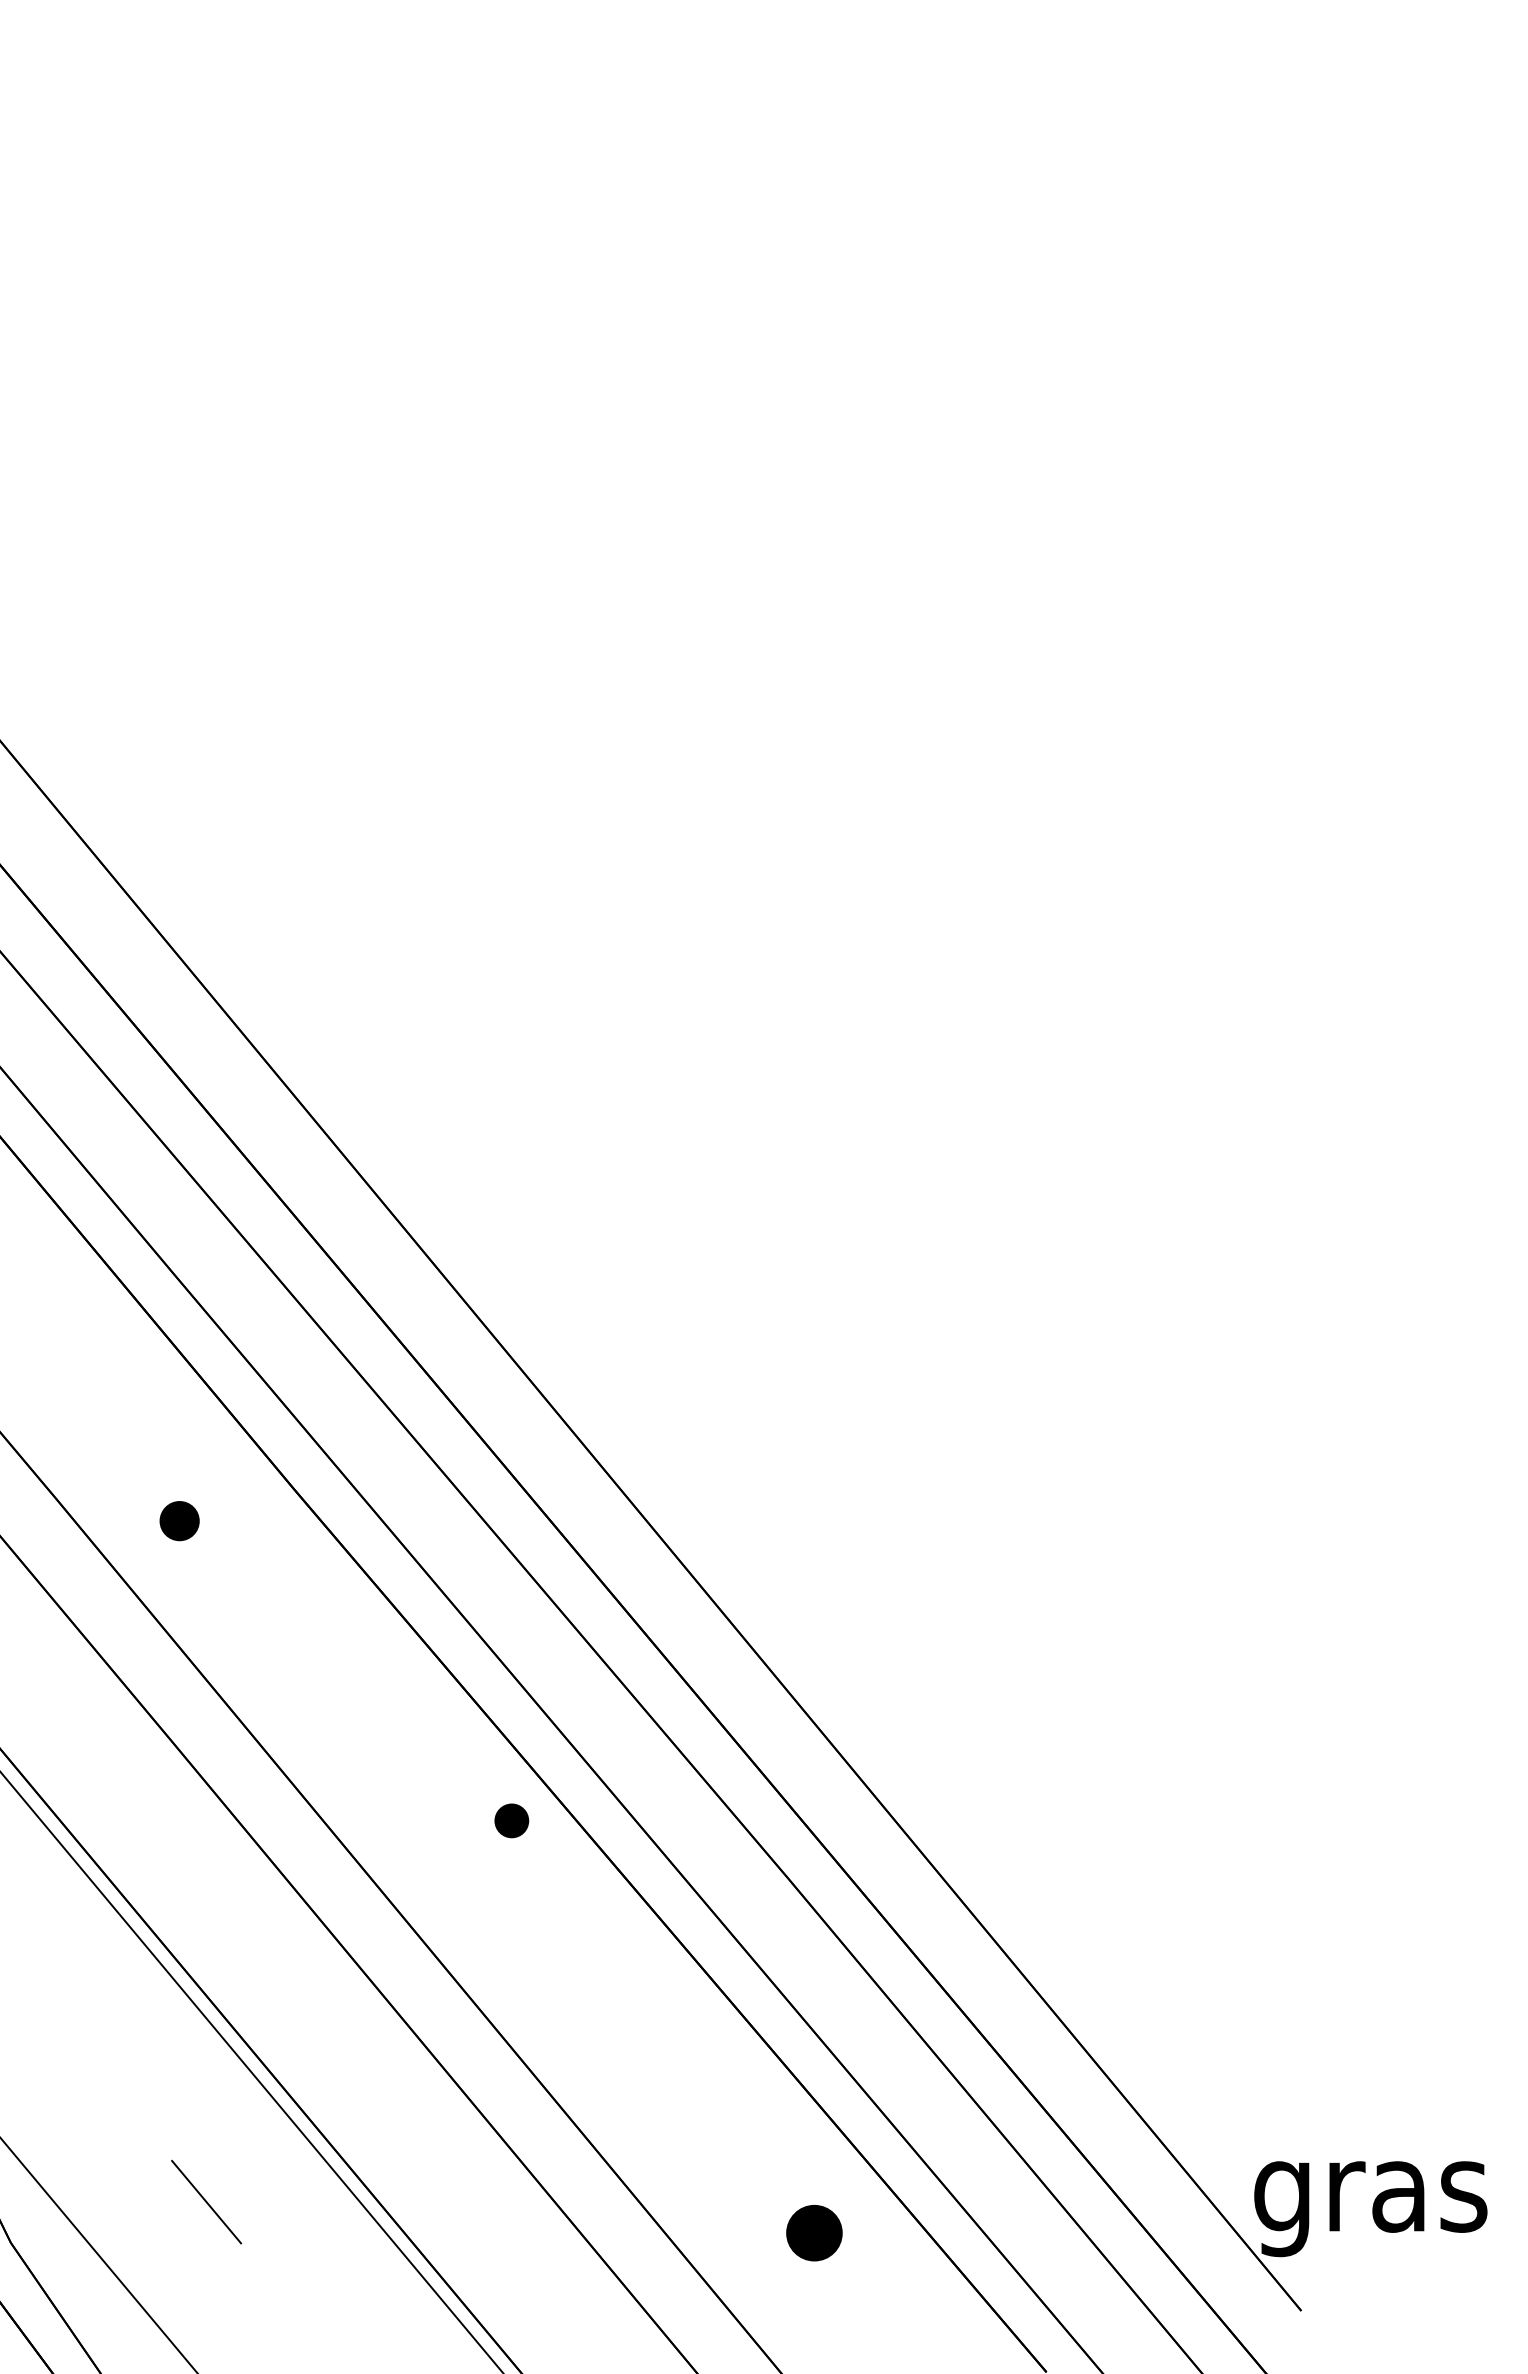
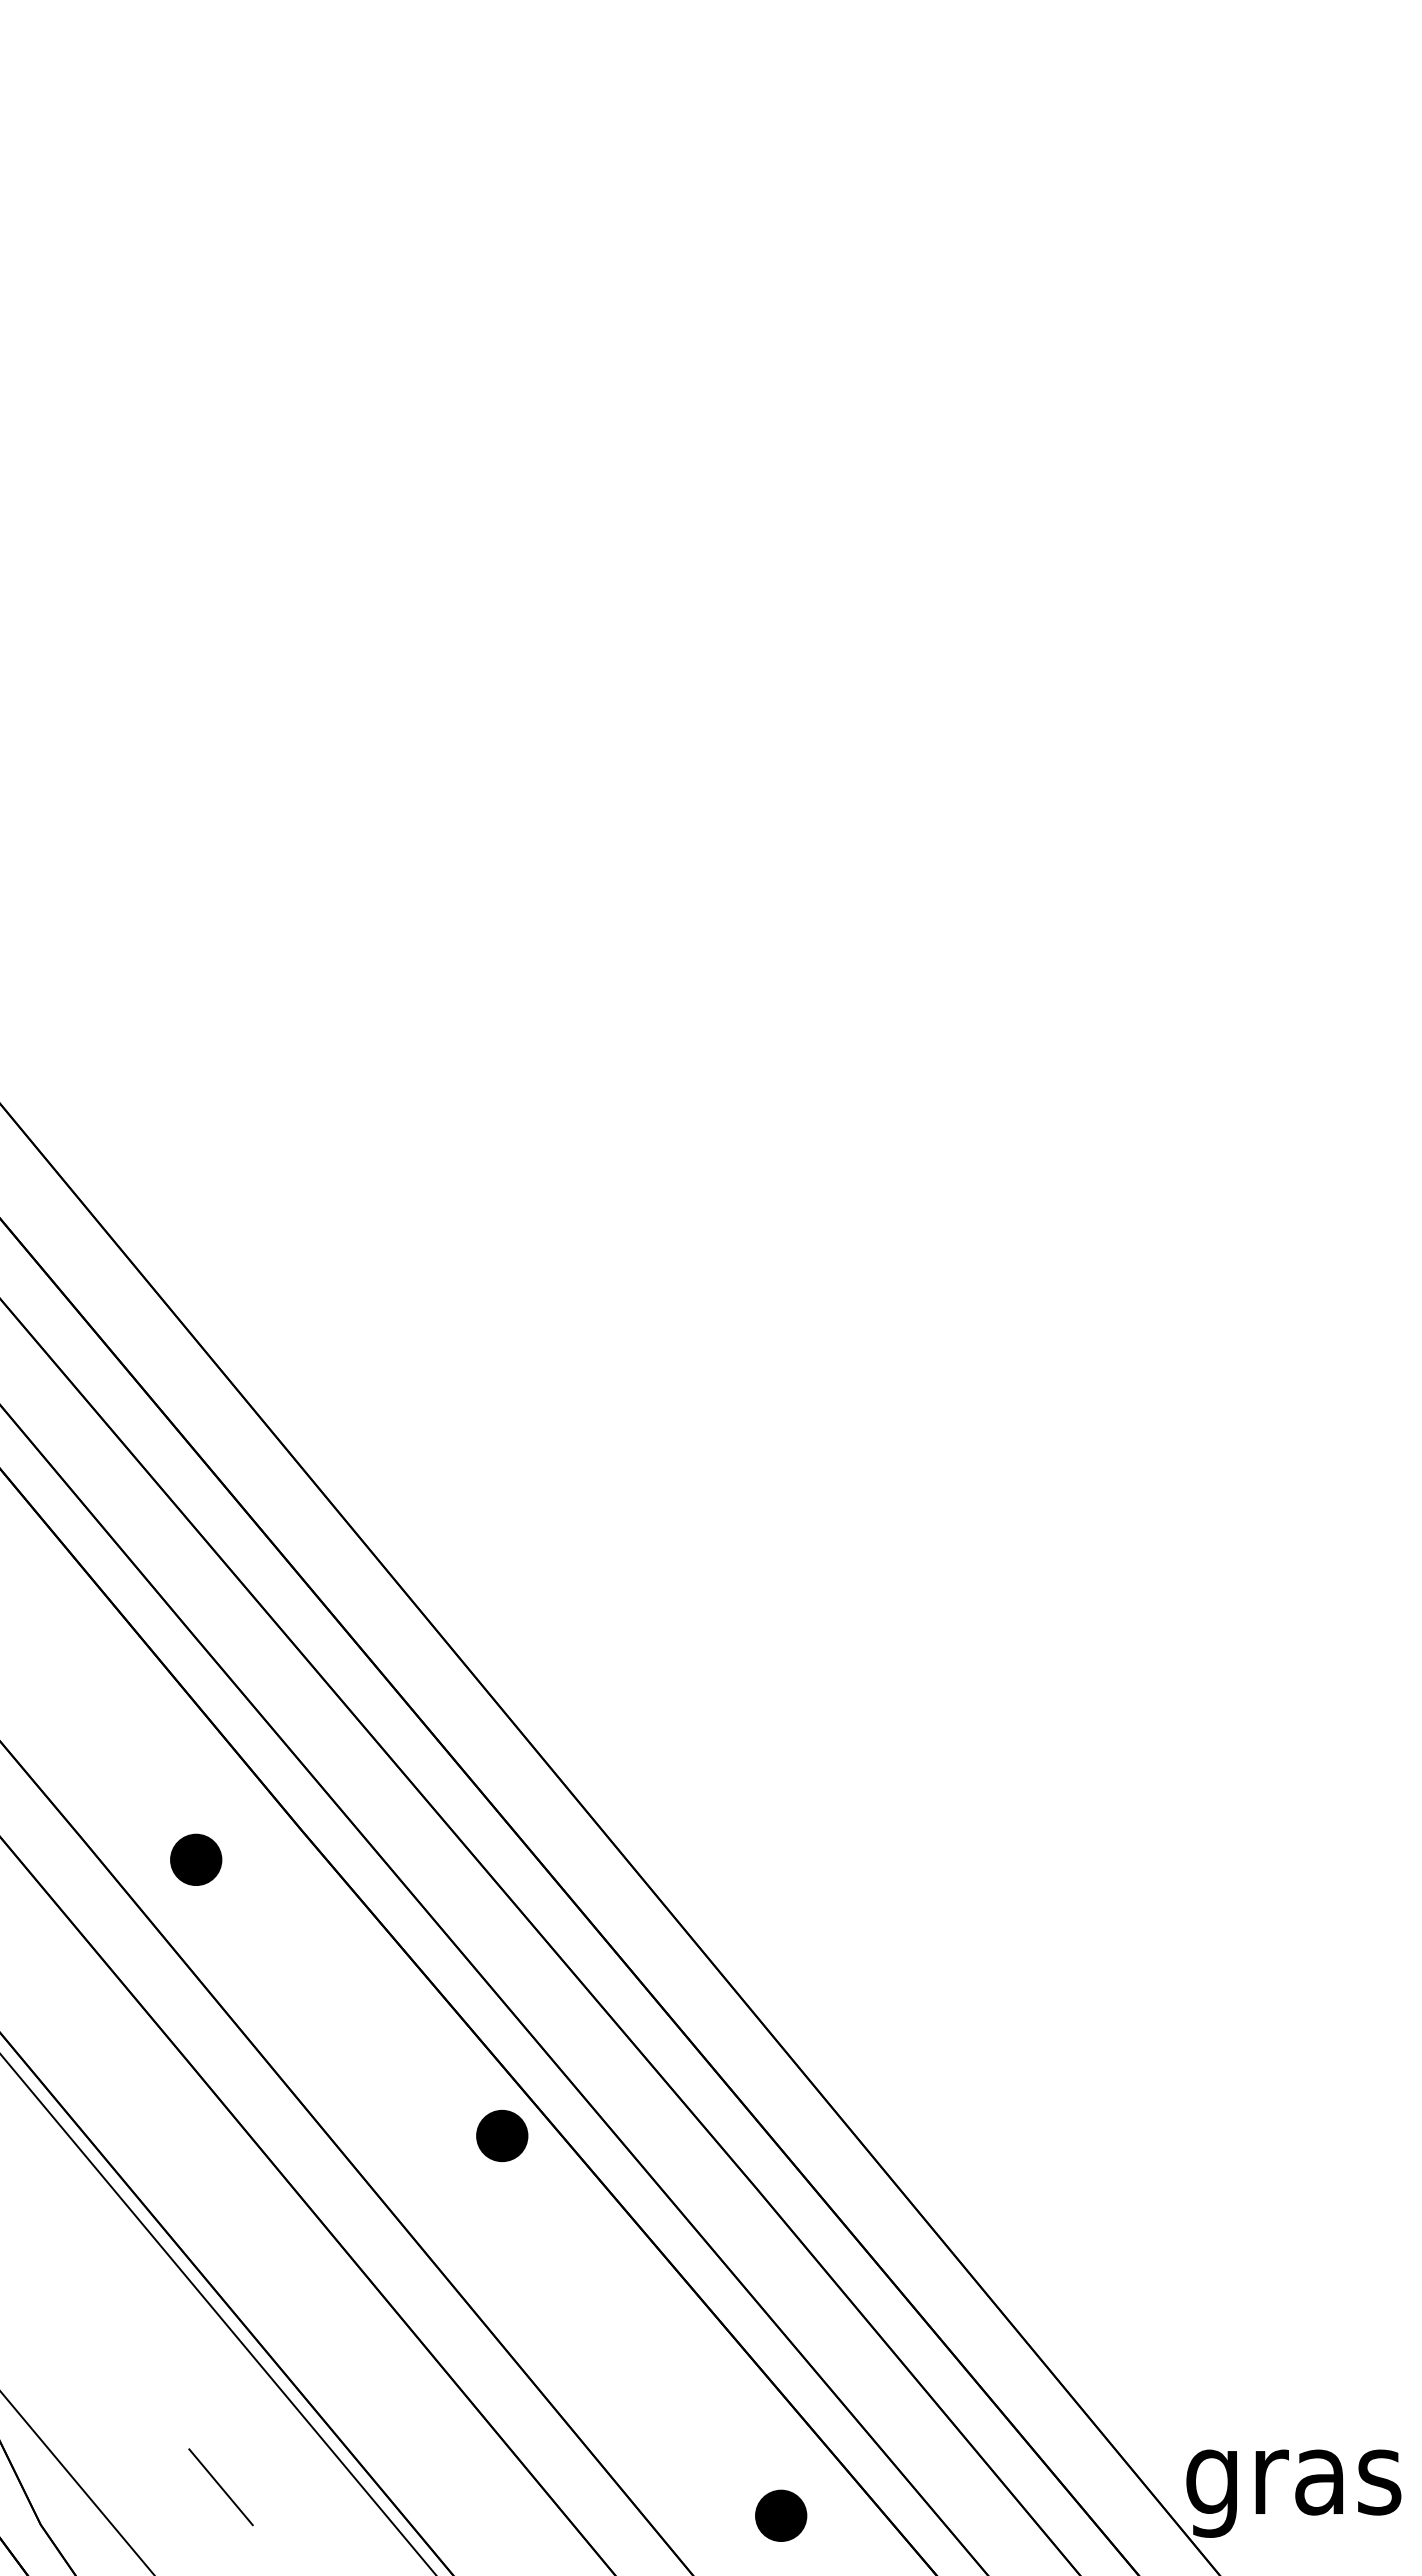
part: (179, 1520) -> (196, 1859), size x1.43
part: (512, 1820) -> (502, 2135), size x1.67

